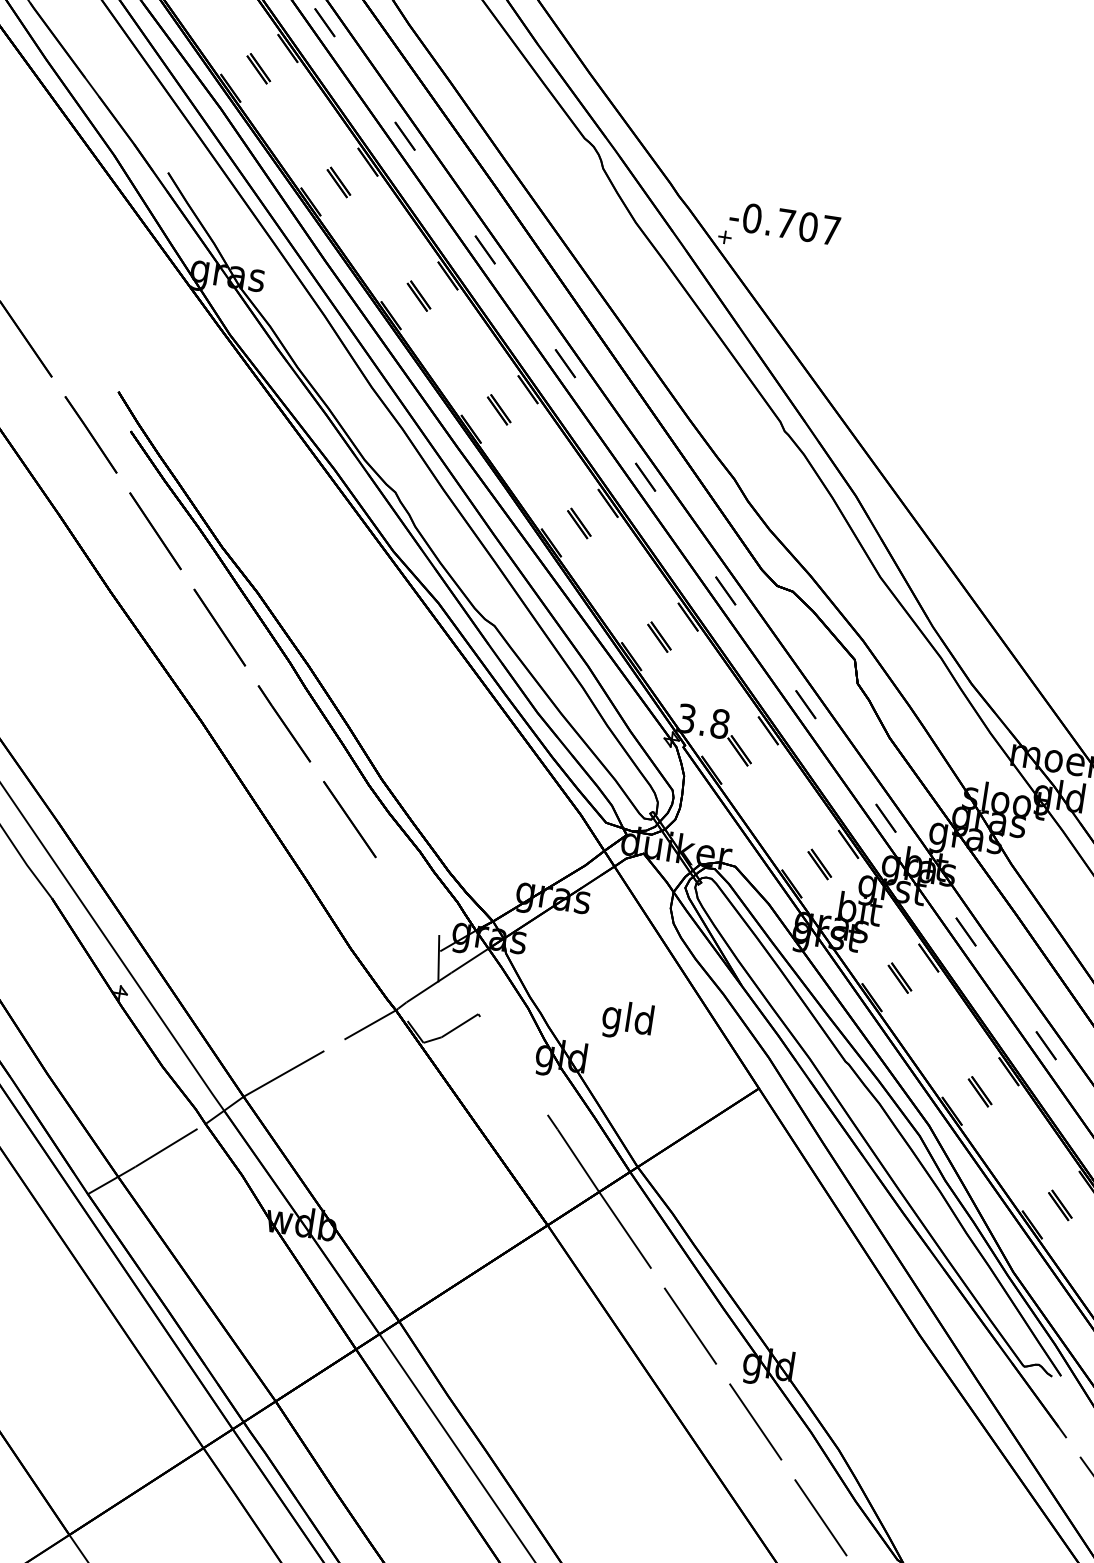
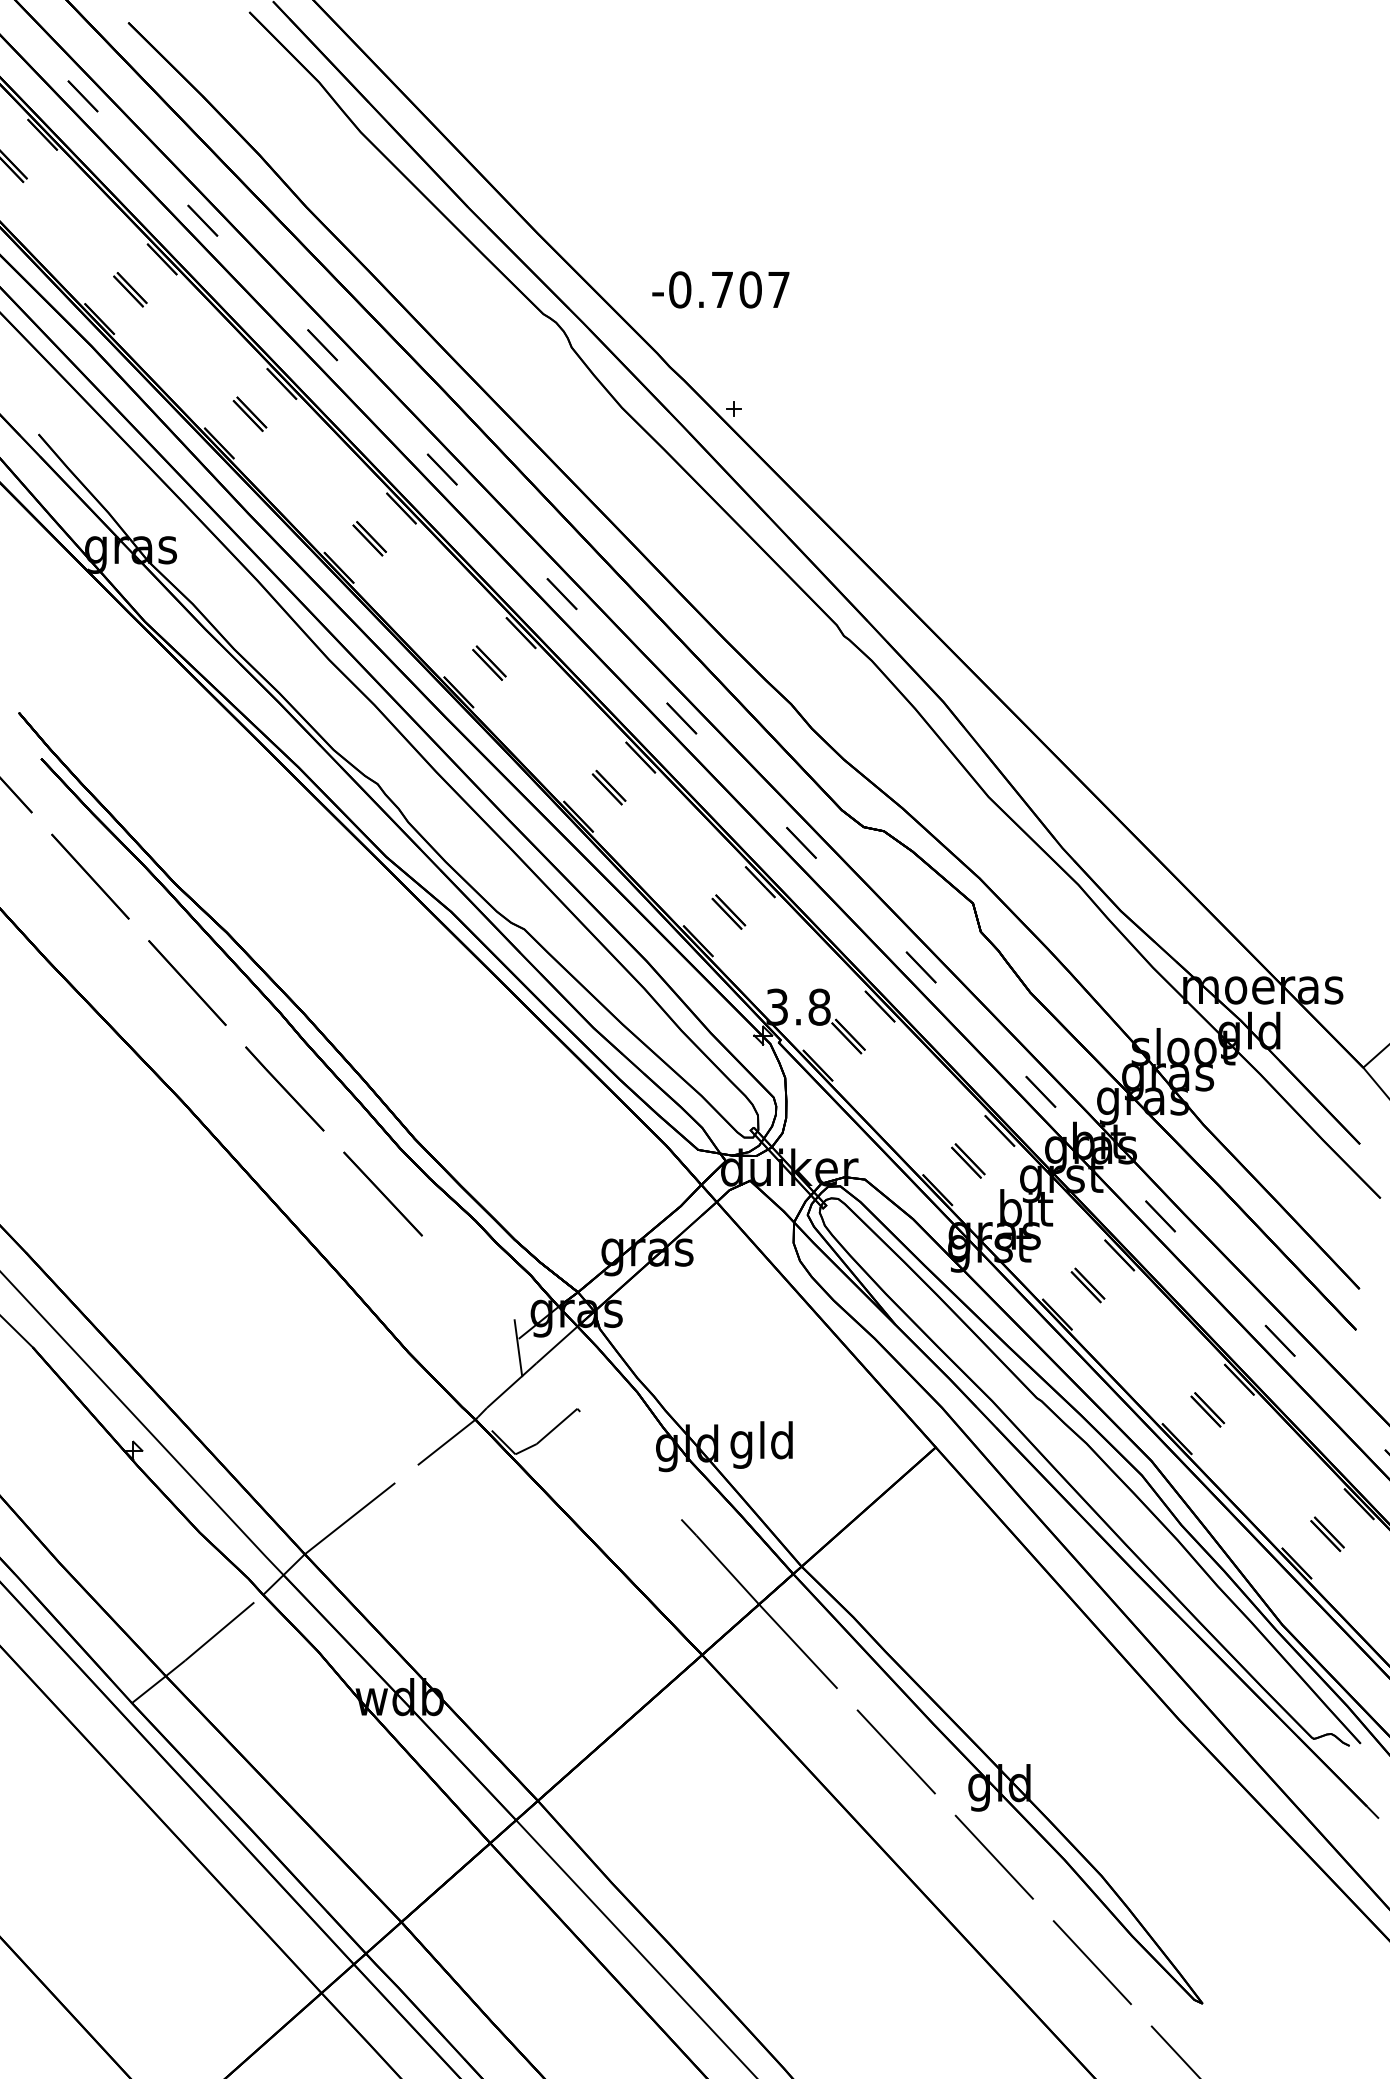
text: (784, 223) -> (720, 289), moved
text: (627, 1020) -> (761, 1444), moved

